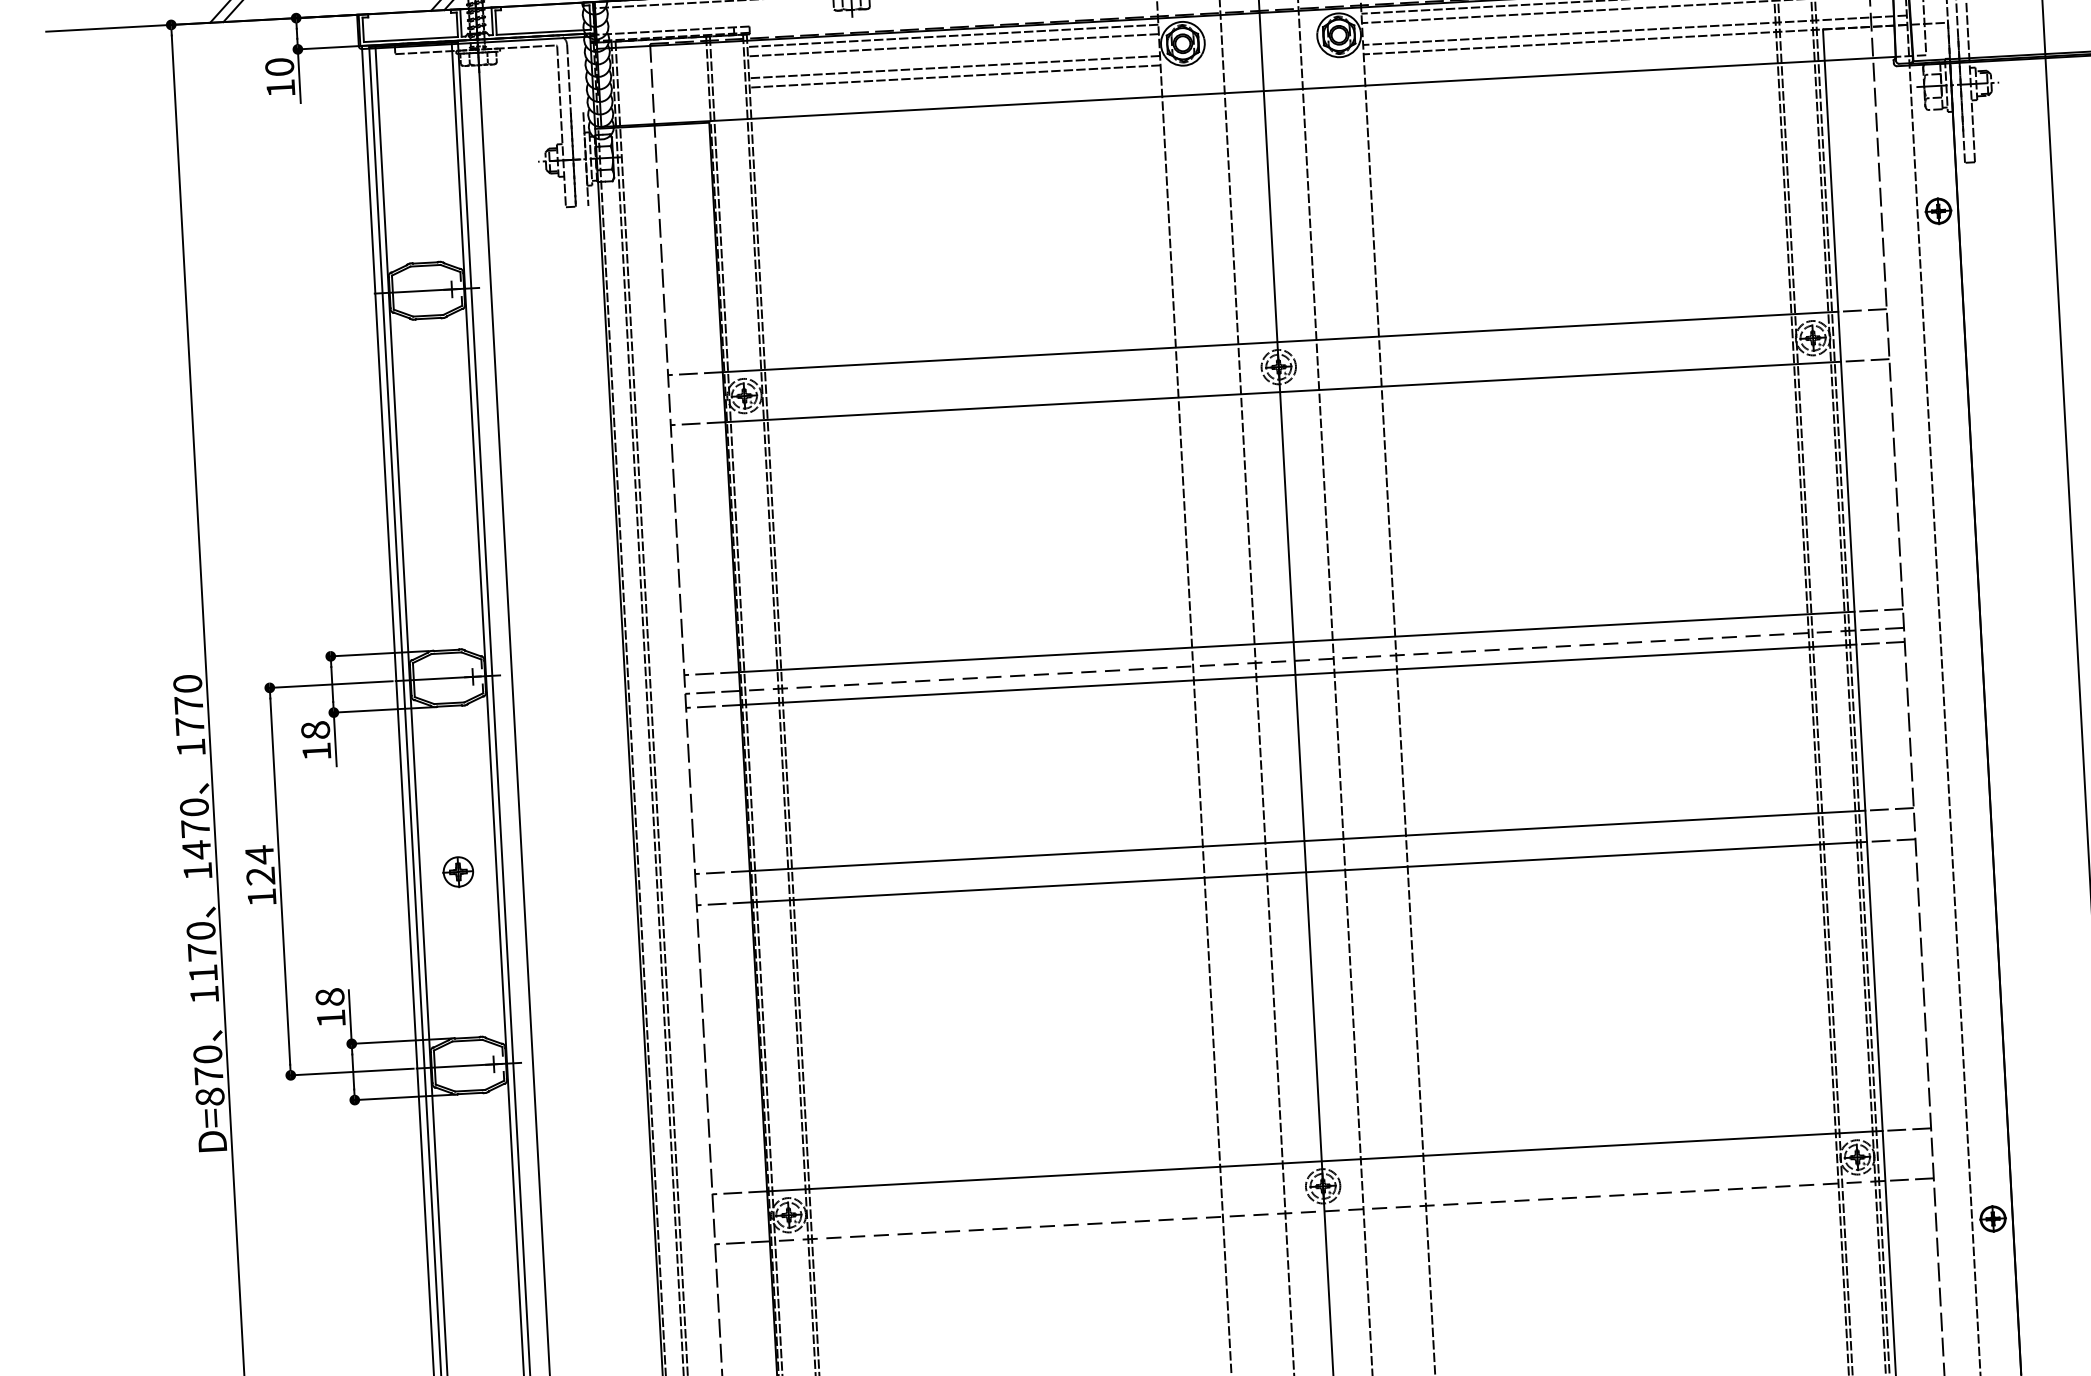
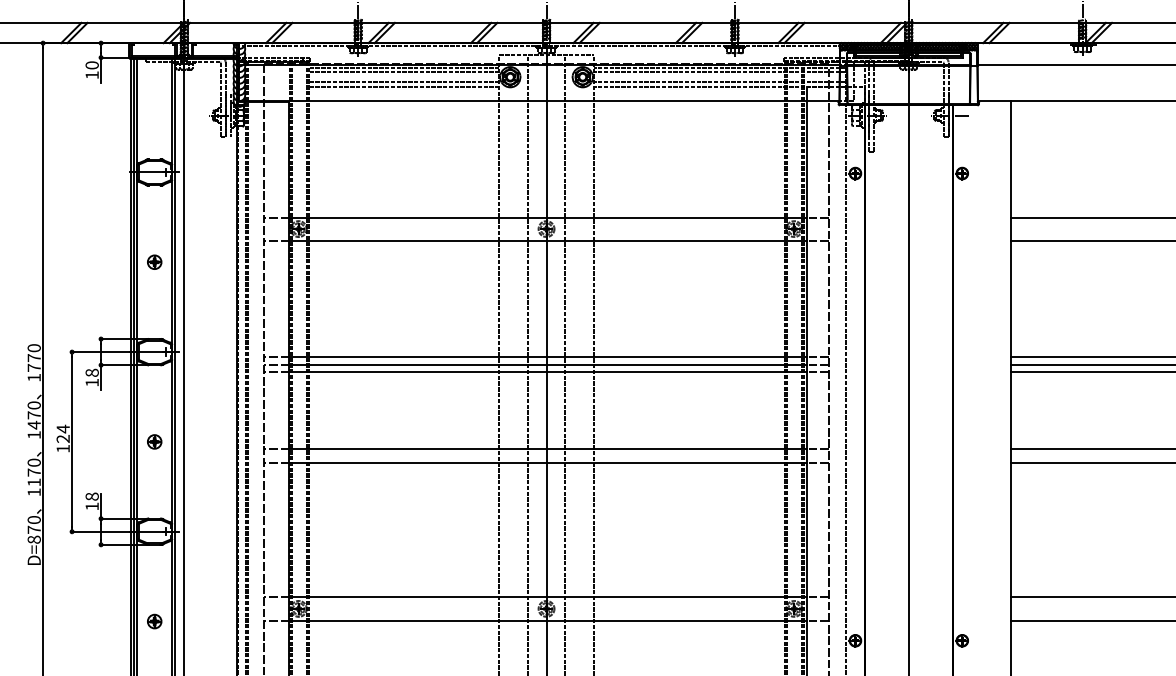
part: (436, 482) -> (154, 261), added
line: (1298, 661) -> (548, 365), dashed -> solid
line: (1328, 1211) -> (548, 620), dashed -> solid
part: (478, 1259) -> (154, 621), added

